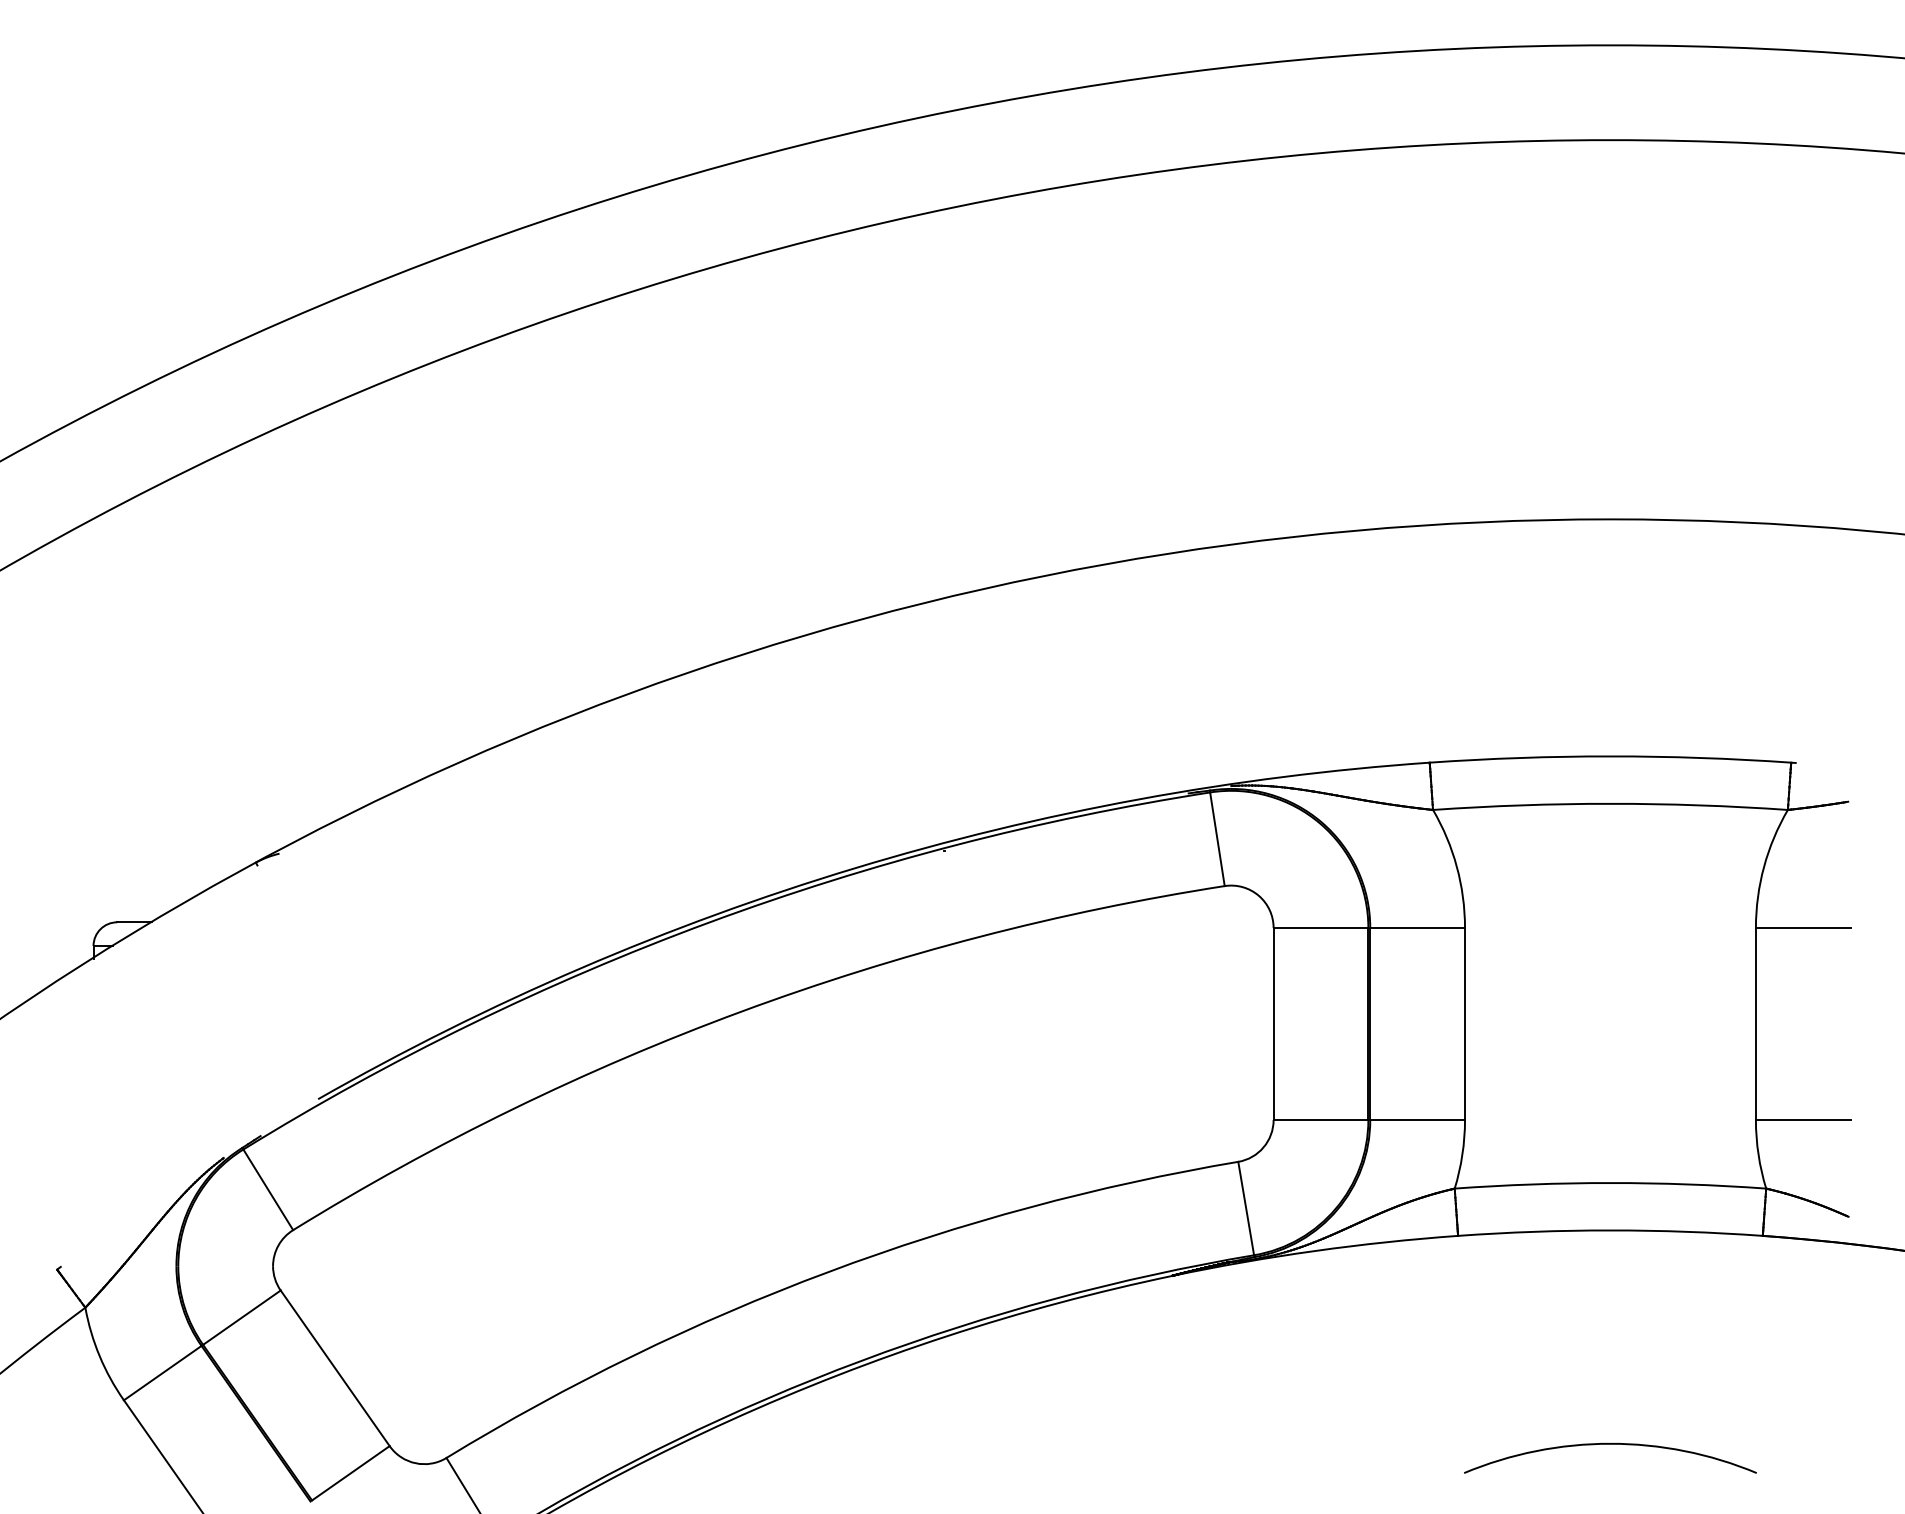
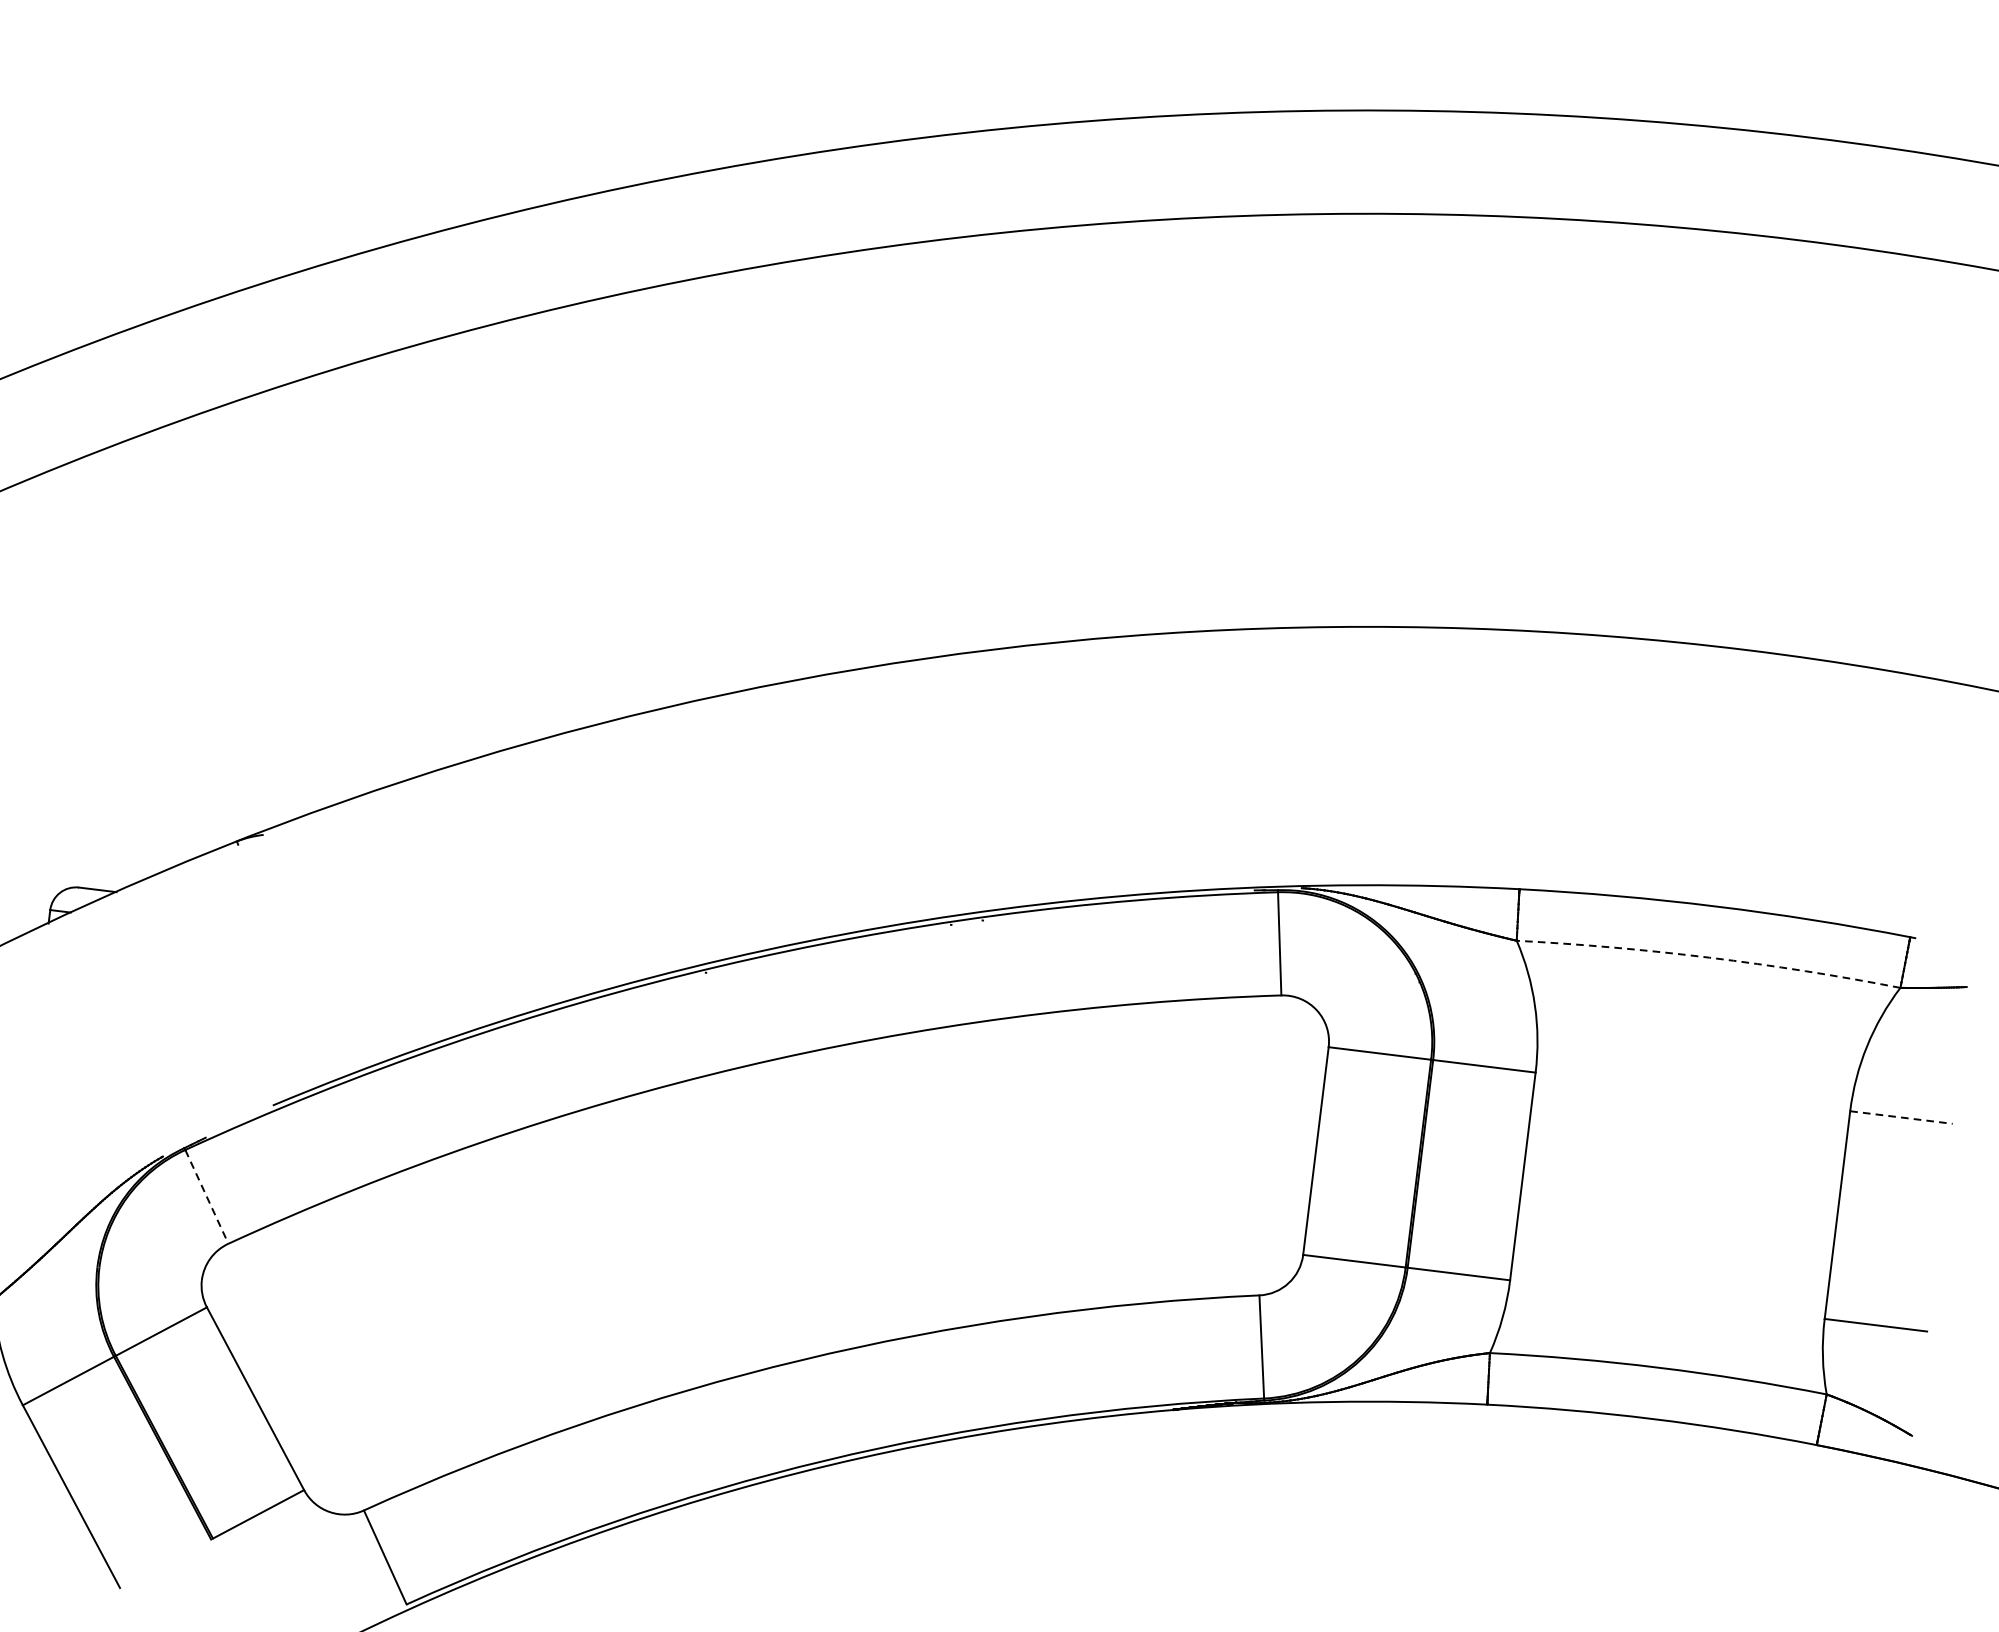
arc: (1610, 803) -> (1709, 957), solid -> dashed
line: (1803, 927) -> (1901, 1117), solid -> dashed
line: (268, 1190) -> (207, 1197), solid -> dashed

